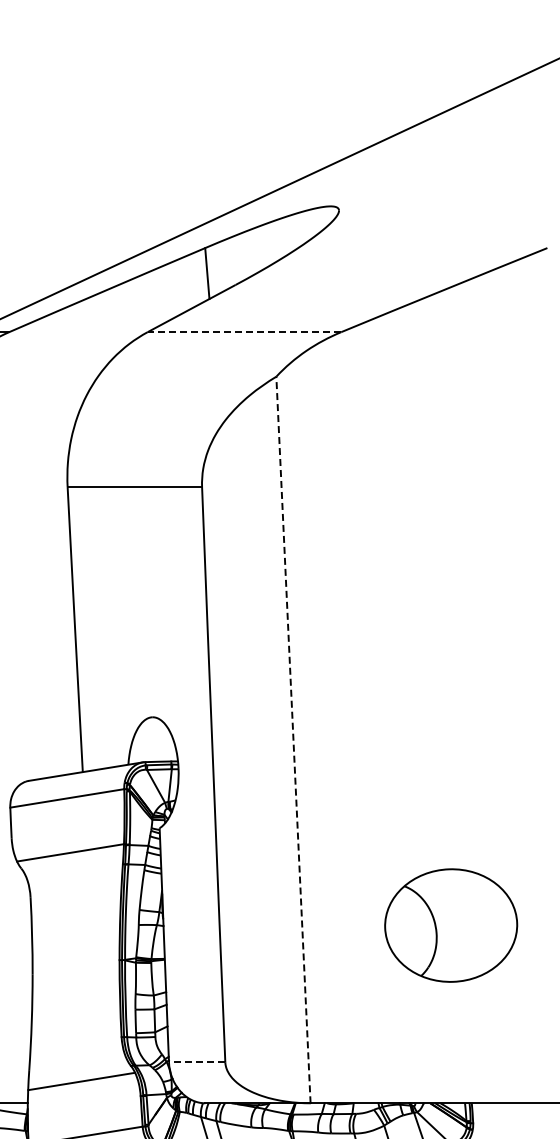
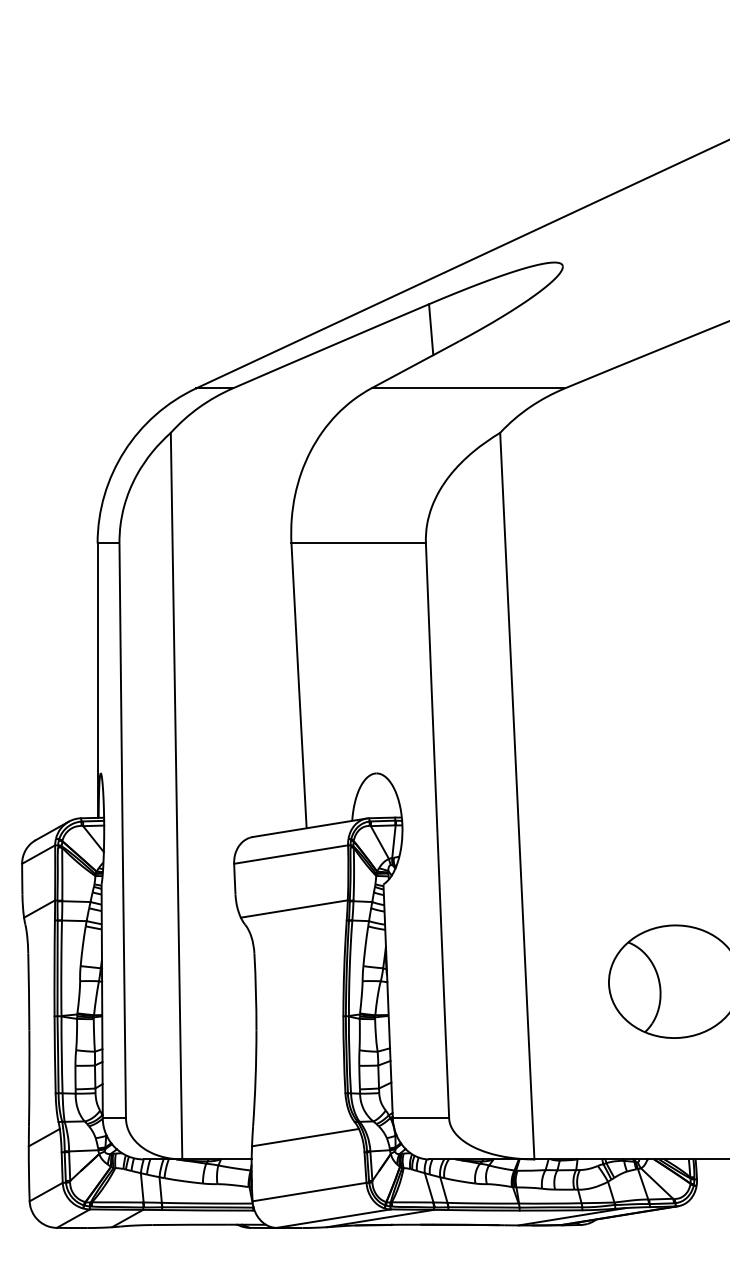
line: (244, 332) -> (468, 388), dashed -> solid
line: (293, 740) -> (517, 796), dashed -> solid
line: (196, 1062) -> (420, 1118), dashed -> solid

